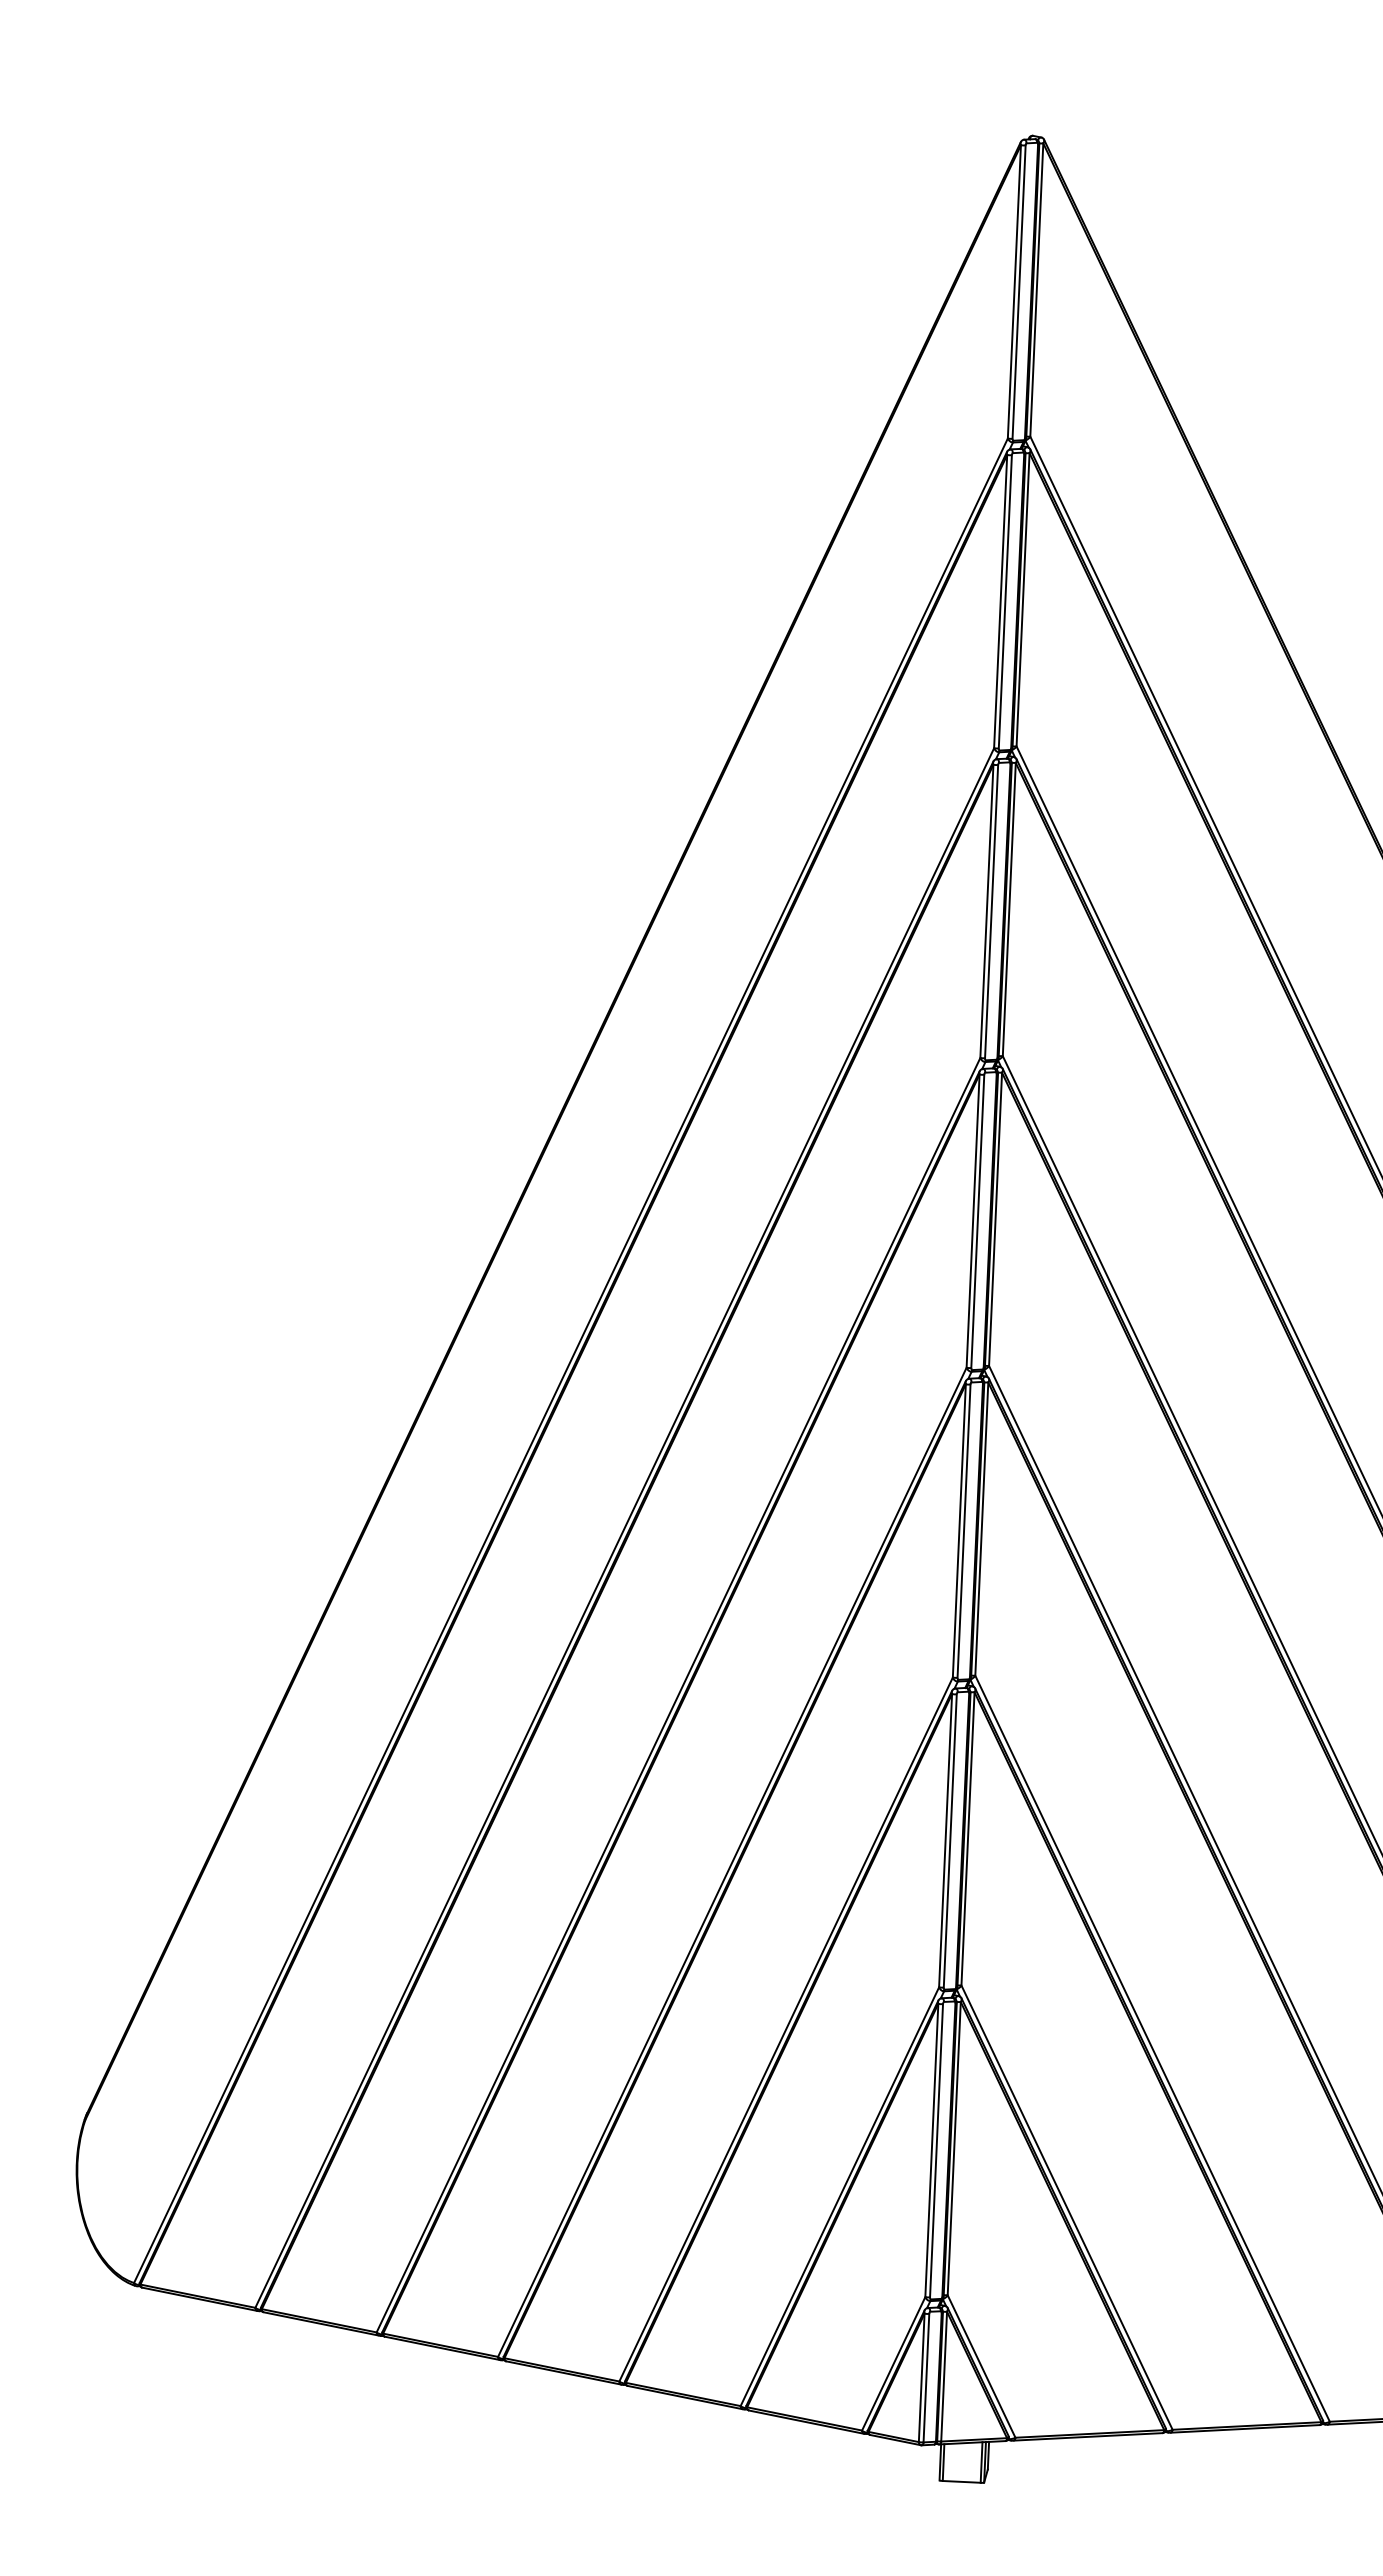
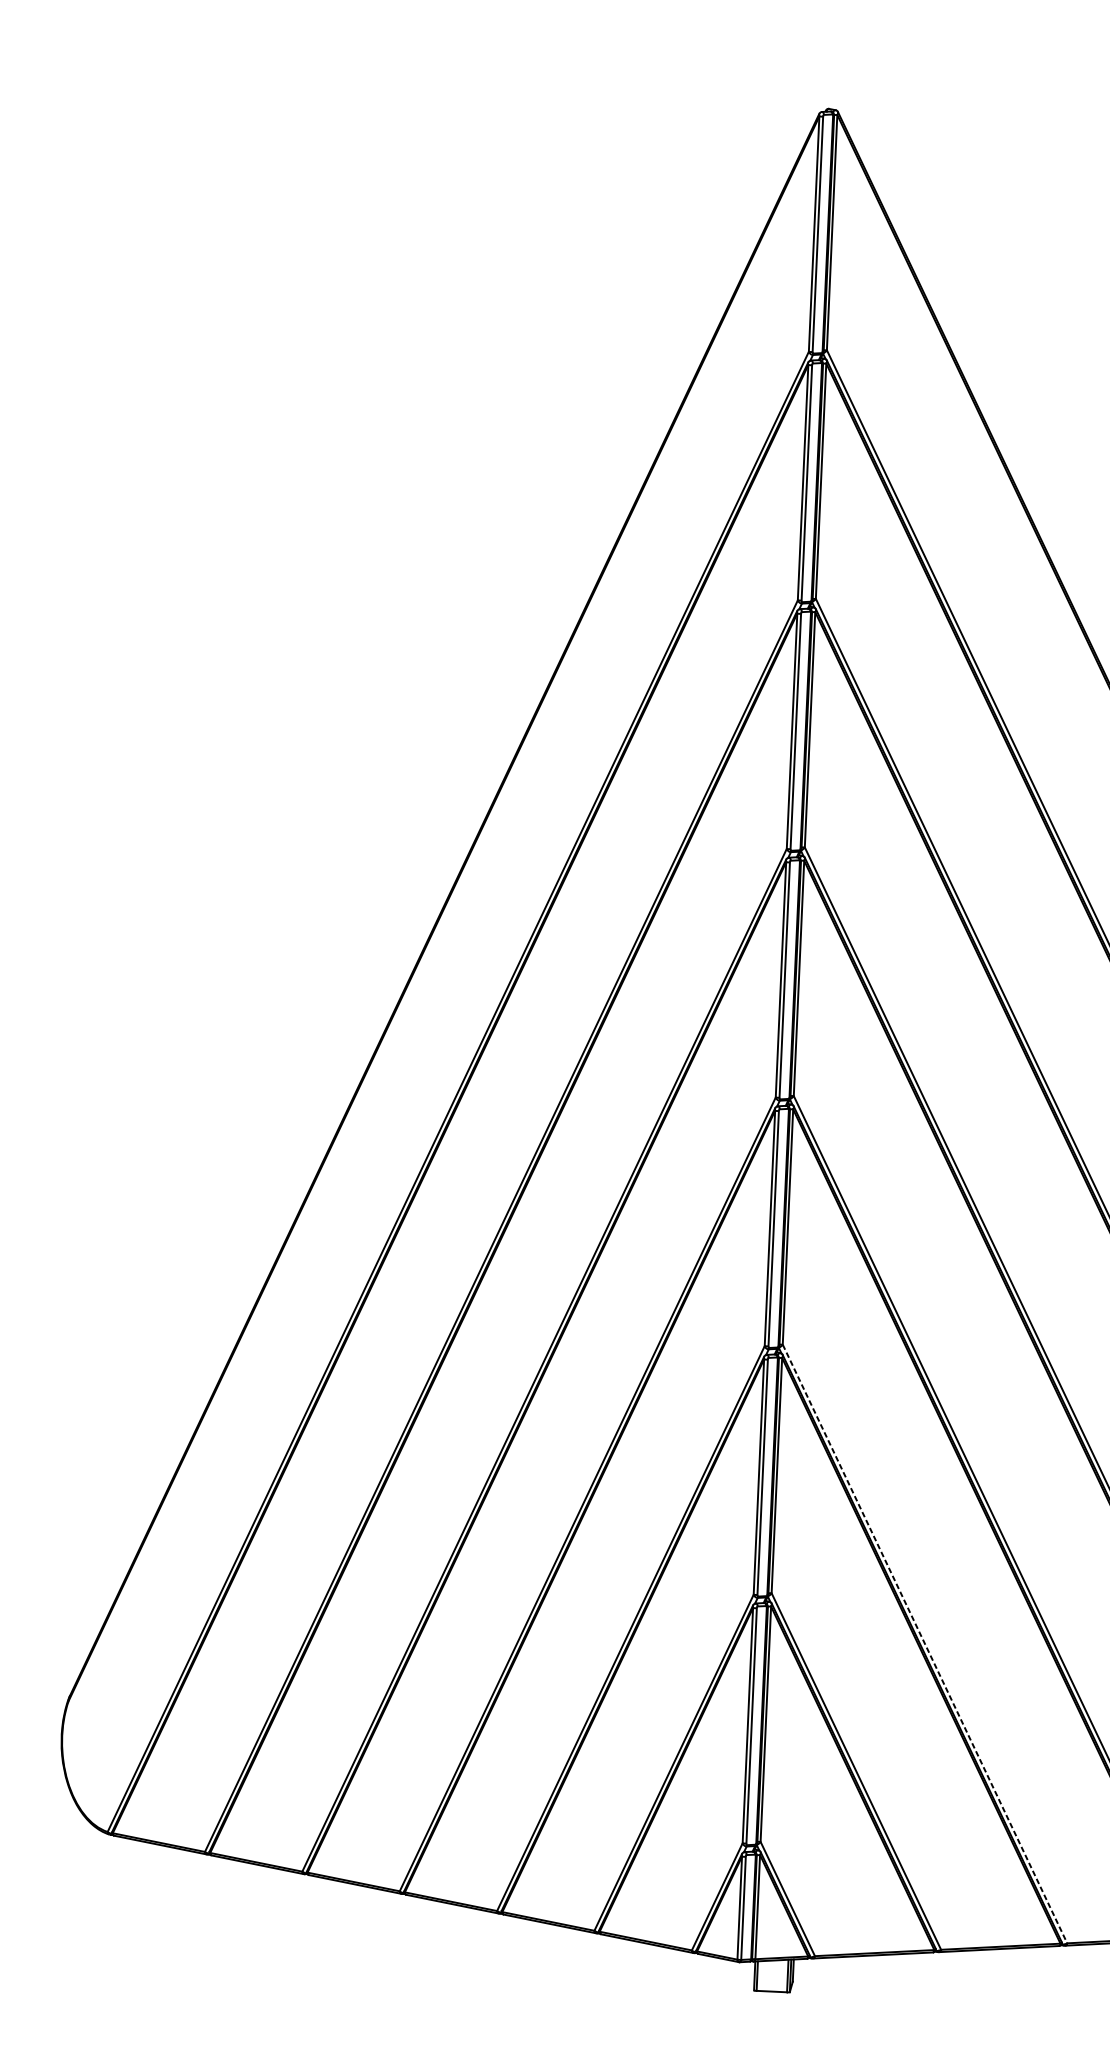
line: (1152, 2048) -> (924, 1643), solid -> dashed

